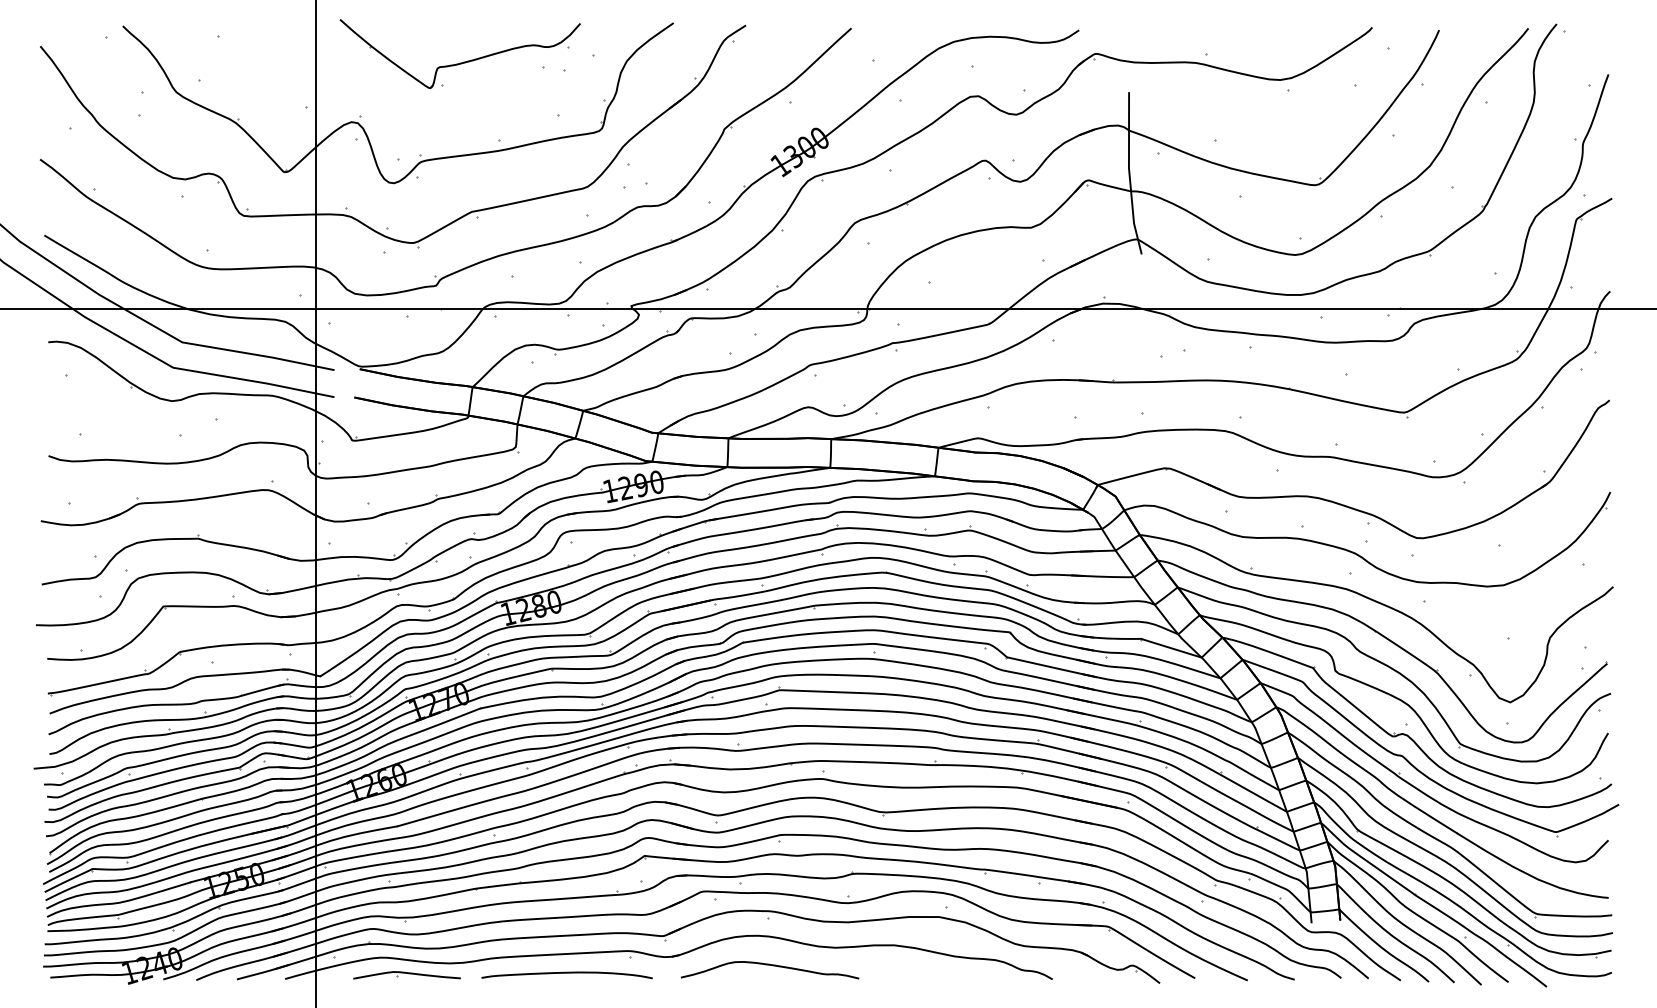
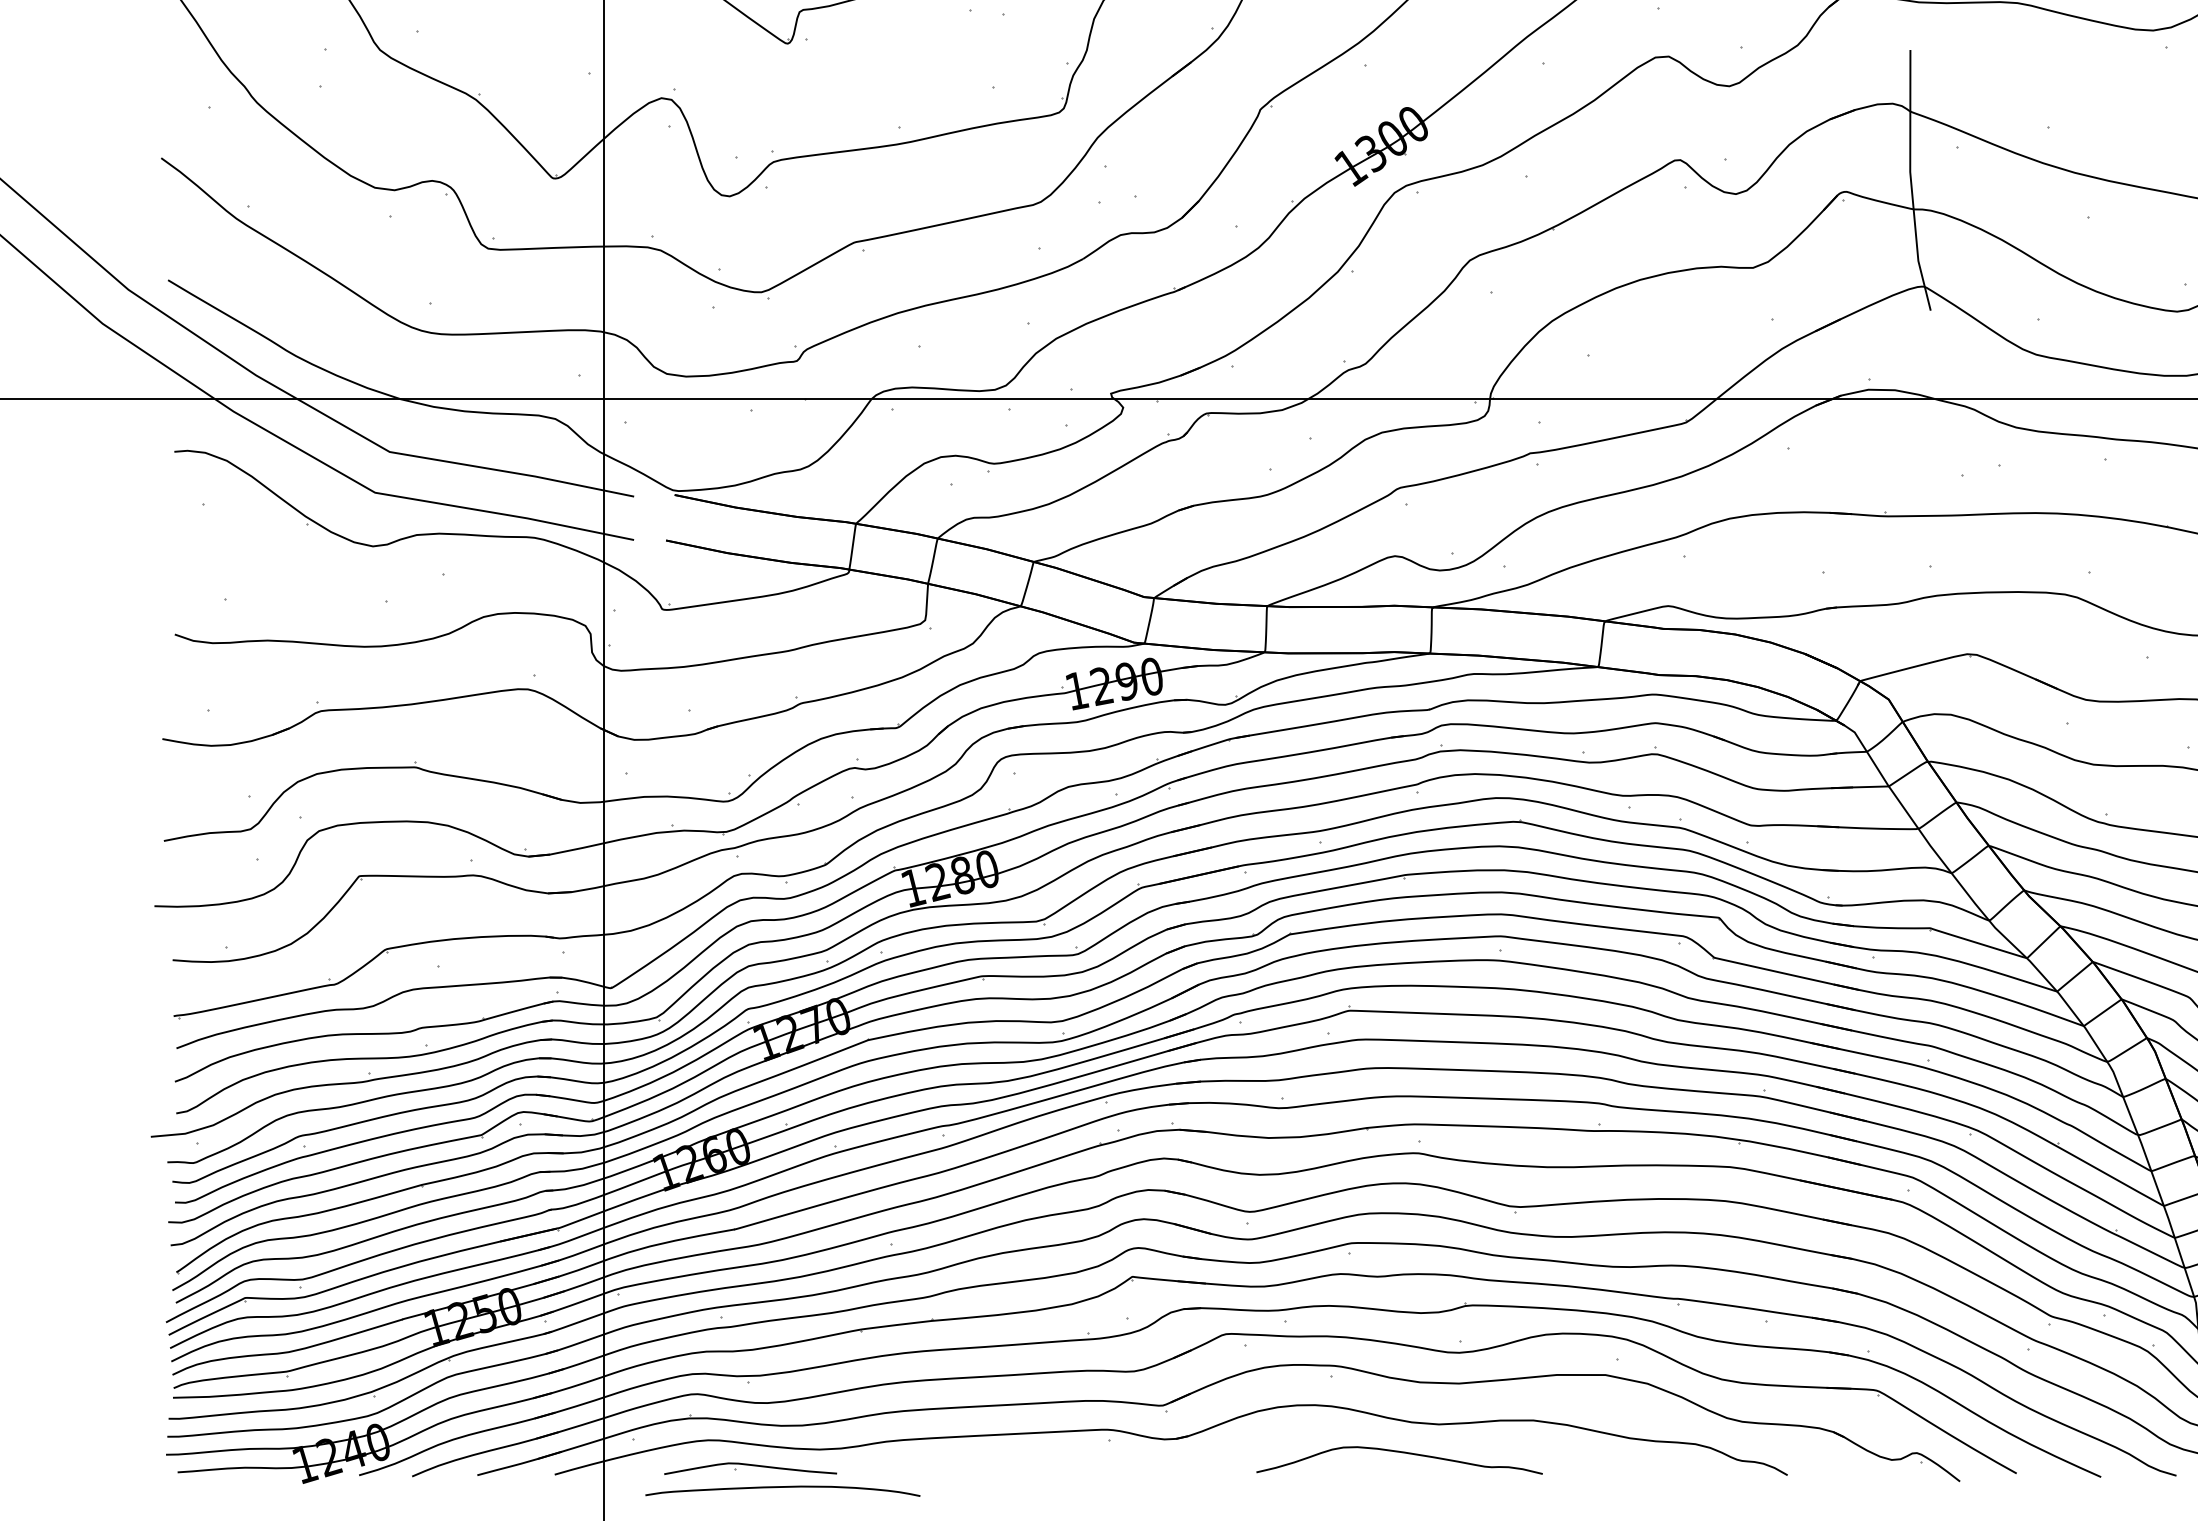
curve: (772, 966) -> (1403, 1454), moved
curve: (566, 973) -> (781, 1488), moved

